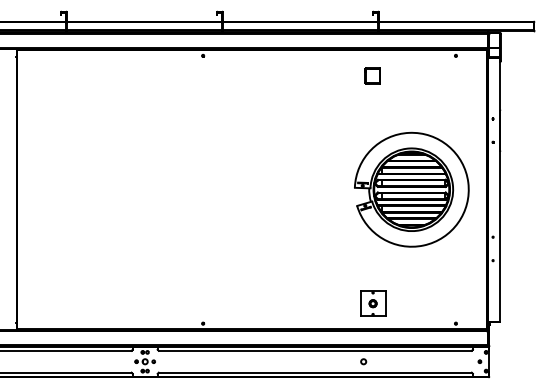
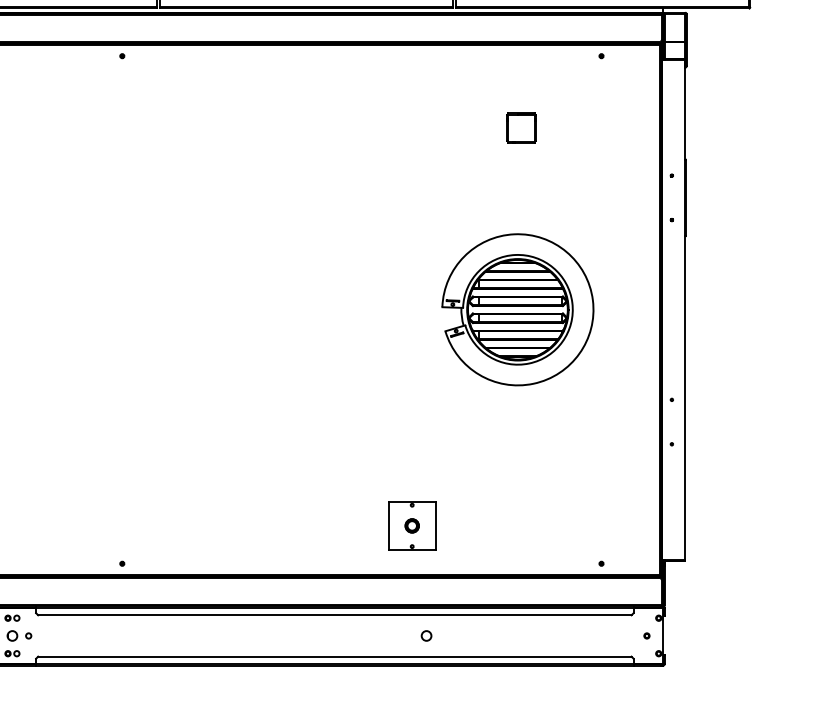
part: (372, 75) -> (521, 127), moved
part: (411, 189) -> (517, 309), size x0.7
part: (373, 303) -> (412, 525), moved

